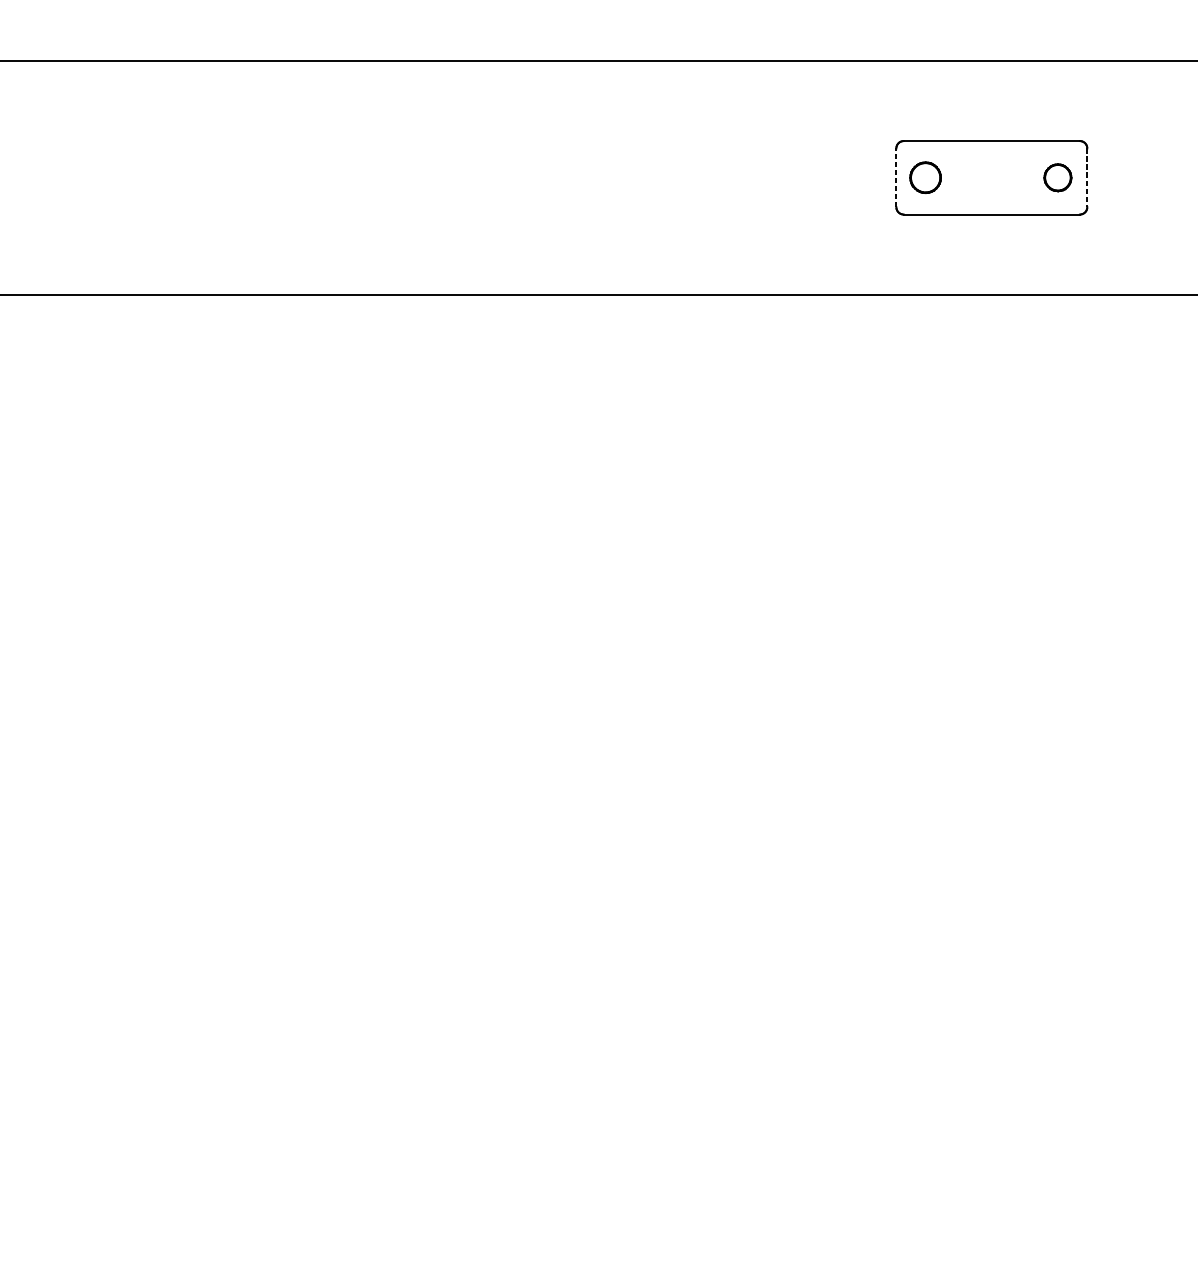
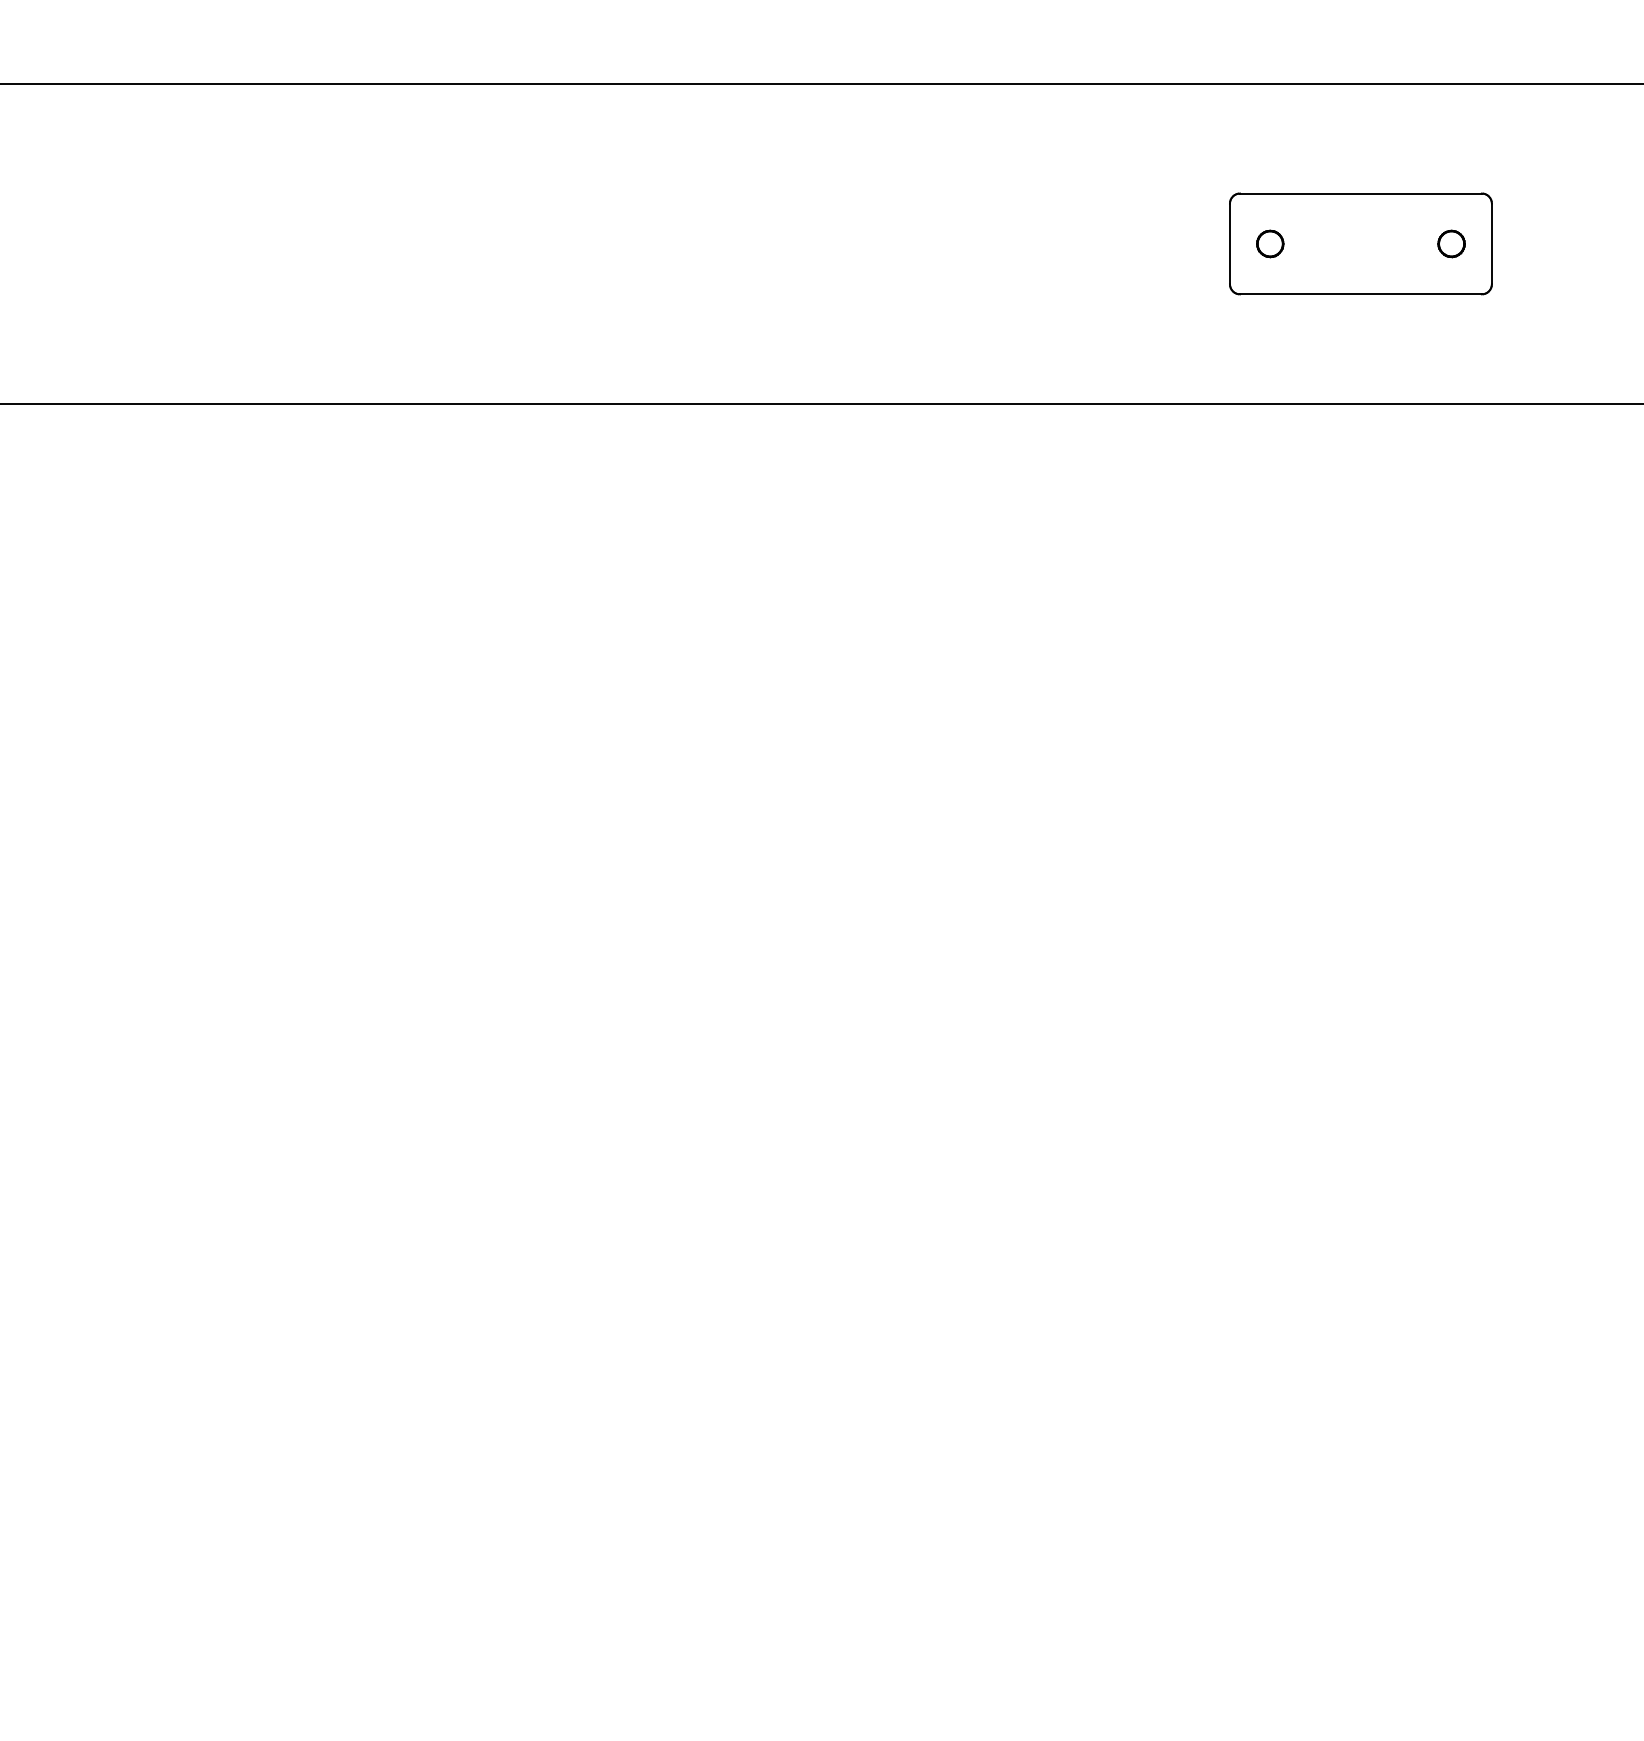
line: (896, 177) -> (1229, 243), dashed -> solid
part: (925, 177) -> (1270, 243), size x0.62
part: (1057, 177) -> (1451, 243), size x0.71
line: (1086, 178) -> (1491, 244), dashed -> solid

